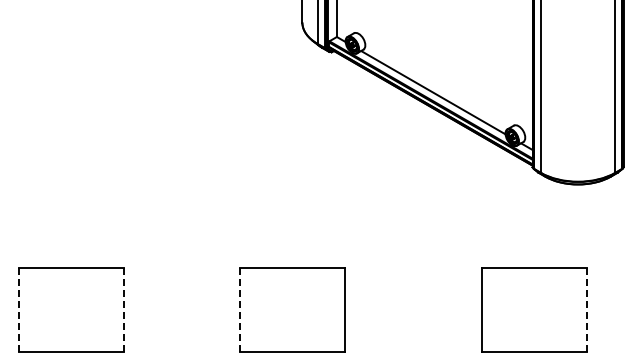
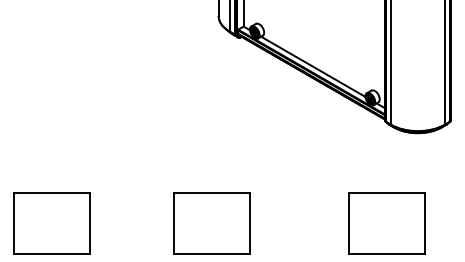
line: (19, 309) -> (14, 223), dashed -> solid
line: (240, 309) -> (173, 223), dashed -> solid
line: (124, 310) -> (90, 224), dashed -> solid
line: (587, 310) -> (424, 224), dashed -> solid

